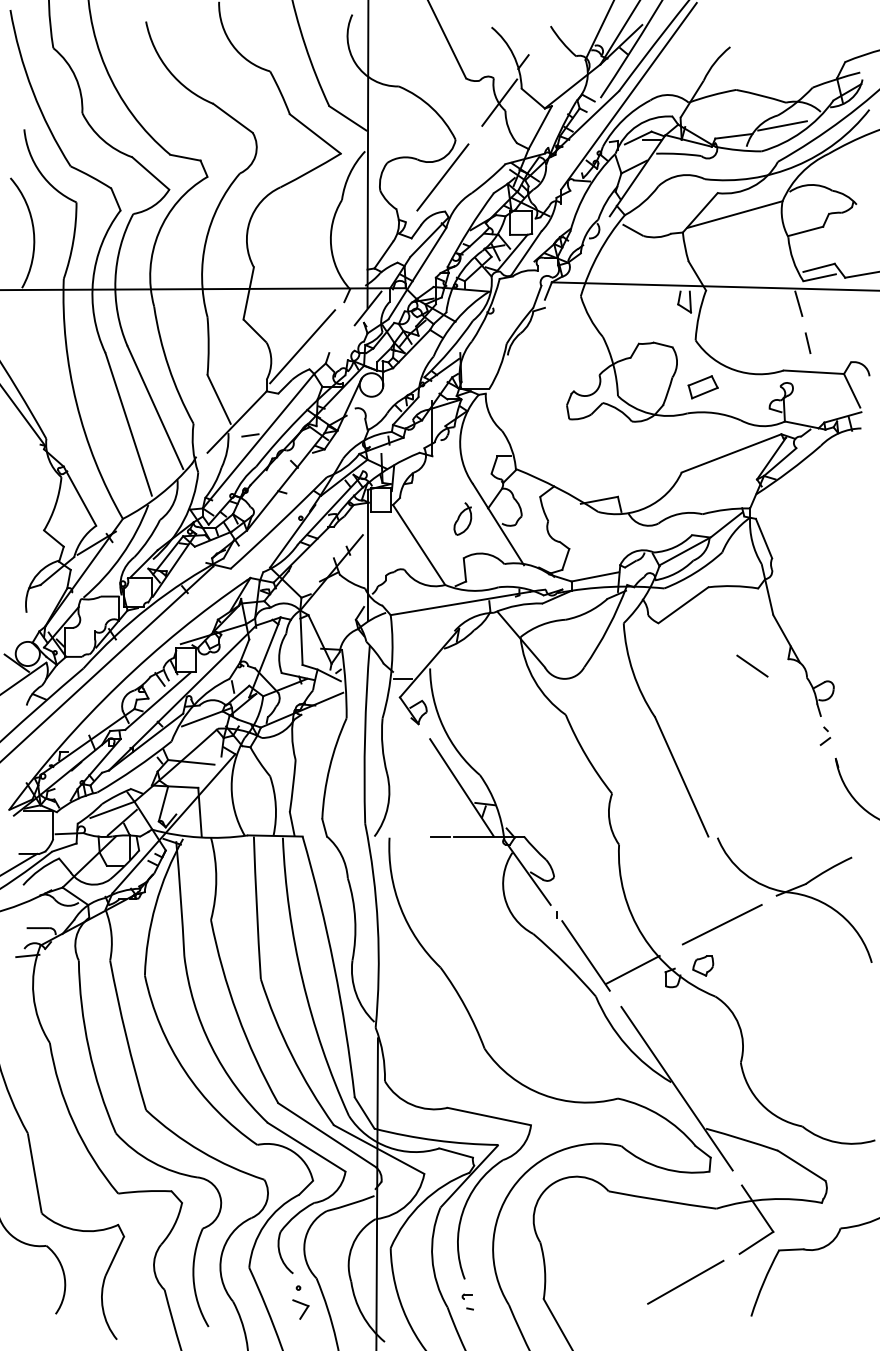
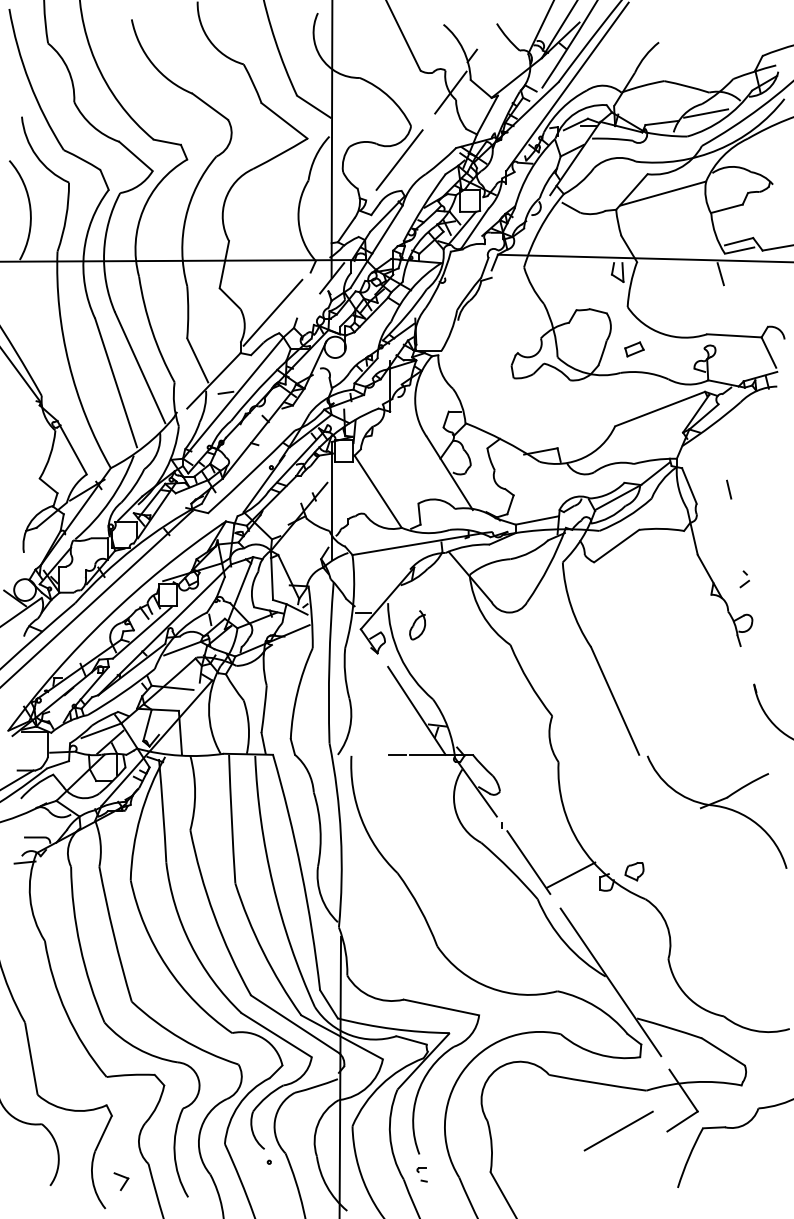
line: (808, 343) -> (729, 489), moved
part: (703, 387) -> (634, 349), size x0.7
part: (462, 519) -> (417, 625), moved
line: (751, 665) -> (678, 600), removed
part: (825, 736) -> (744, 579), moved
line: (722, 924) -> (651, 834), removed
line: (685, 1281) -> (618, 1130), moved
part: (300, 1309) -> (121, 1181), moved

